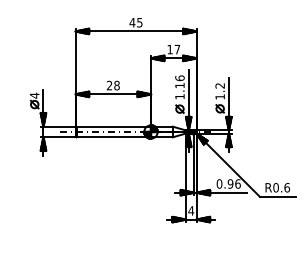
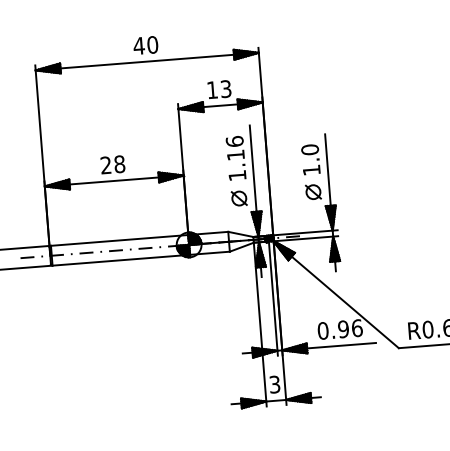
text: (139, 22) -> (152, 44), 45 -> 40
text: (177, 49) -> (226, 88), 17 -> 13
text: (219, 85) -> (308, 149), 1.2 -> 1.0
text: (191, 210) -> (275, 383), 4 -> 3

